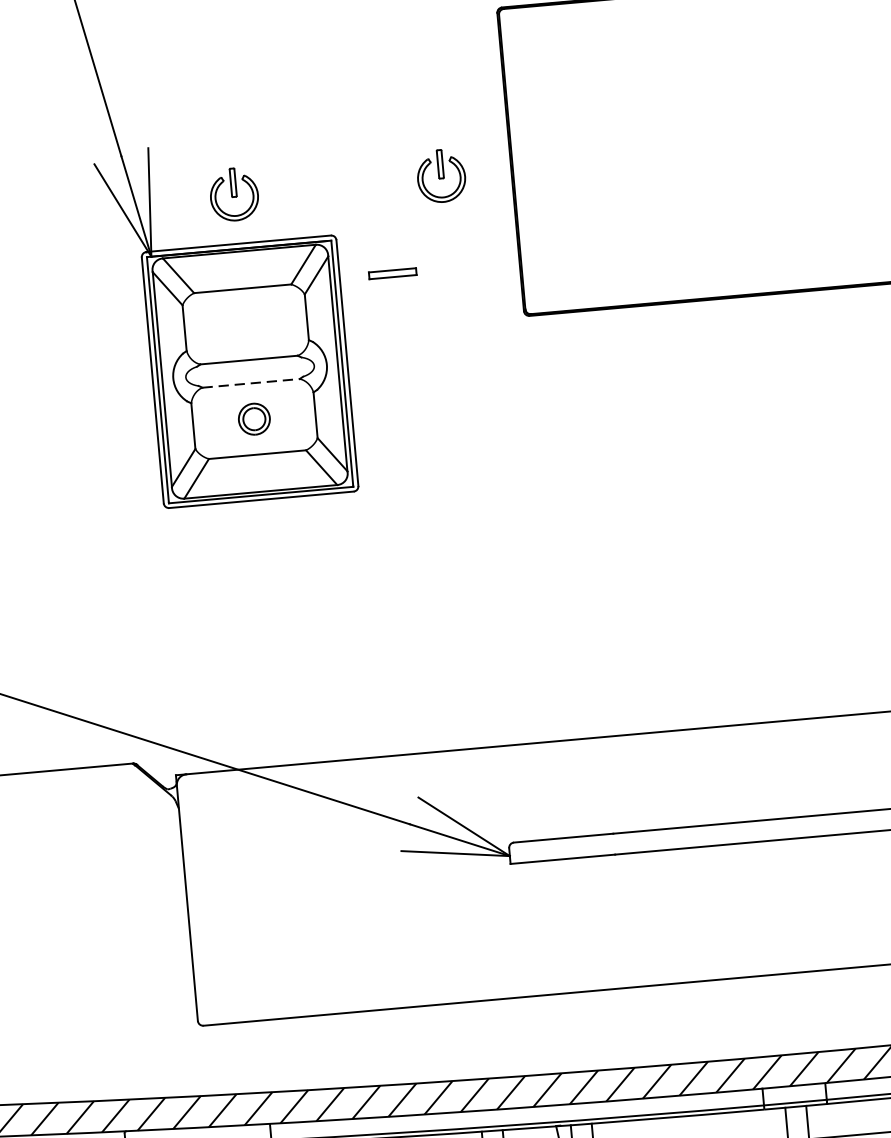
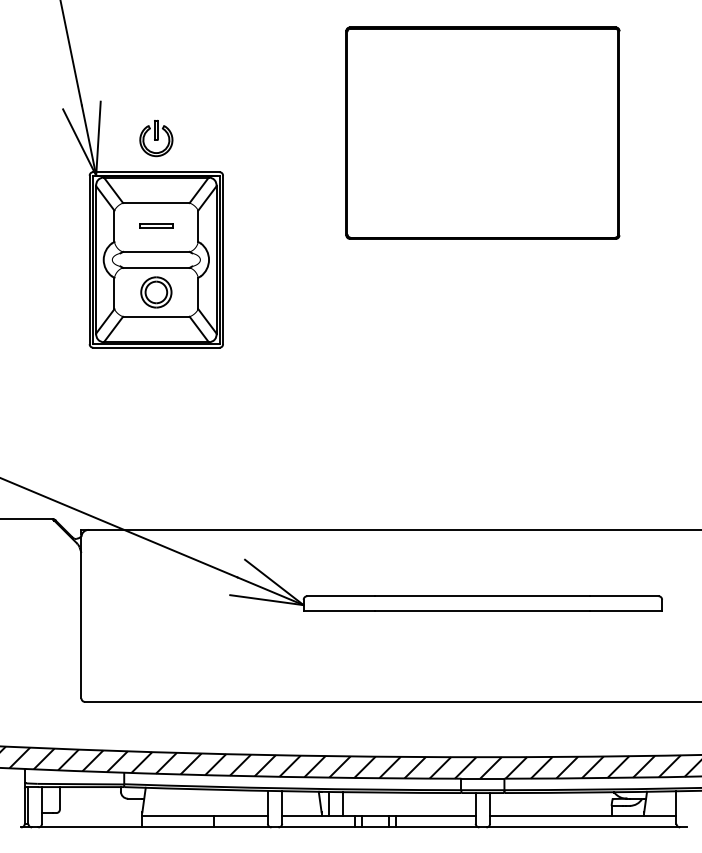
part: (441, 176) -> (298, 138), removed
part: (392, 273) -> (156, 225), moved
line: (251, 382) -> (156, 267), dashed -> solid
part: (254, 419) -> (156, 292), size x1.43

